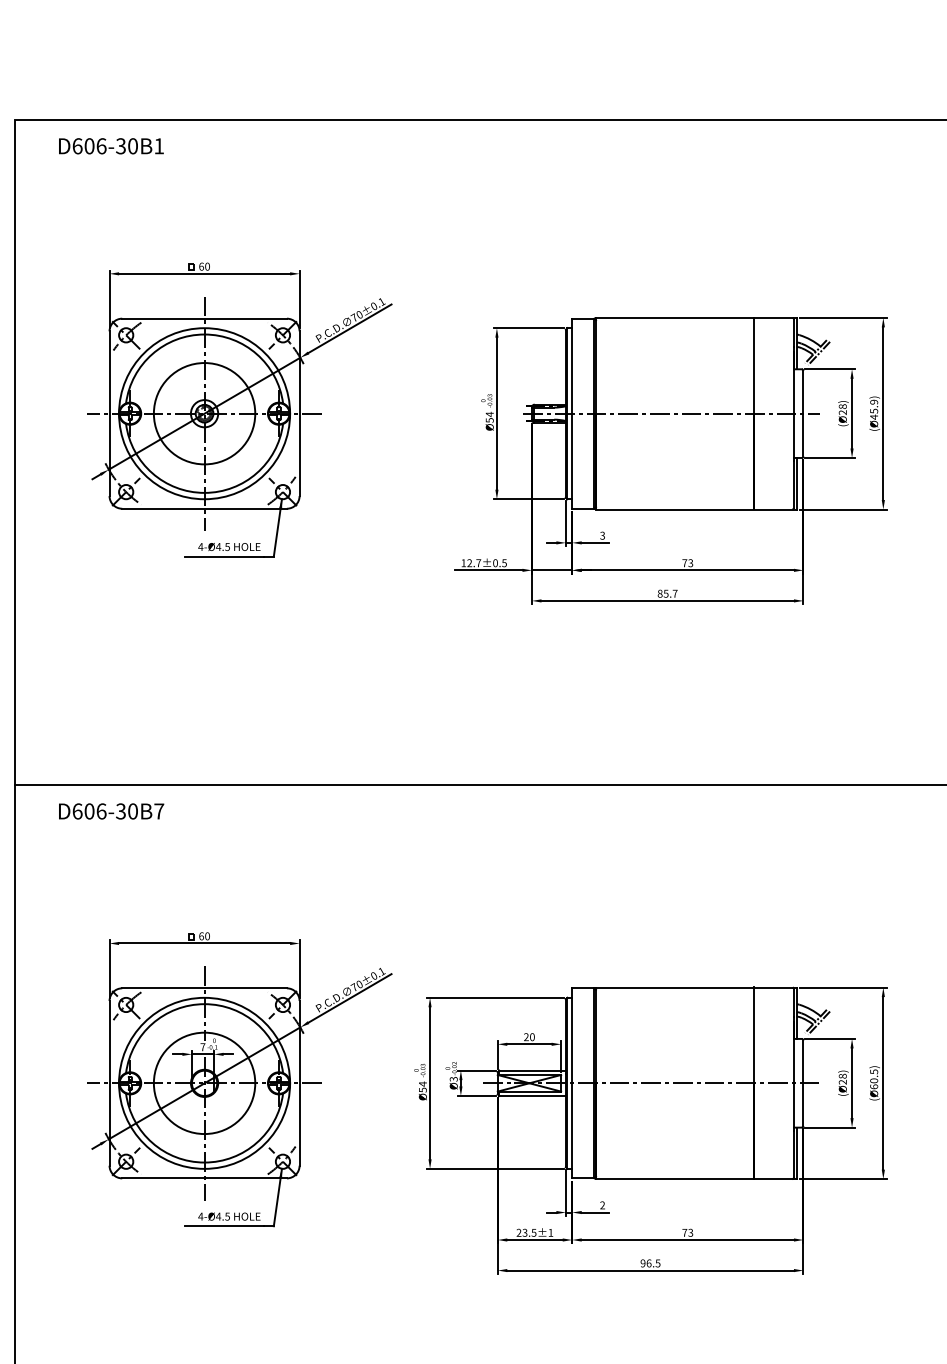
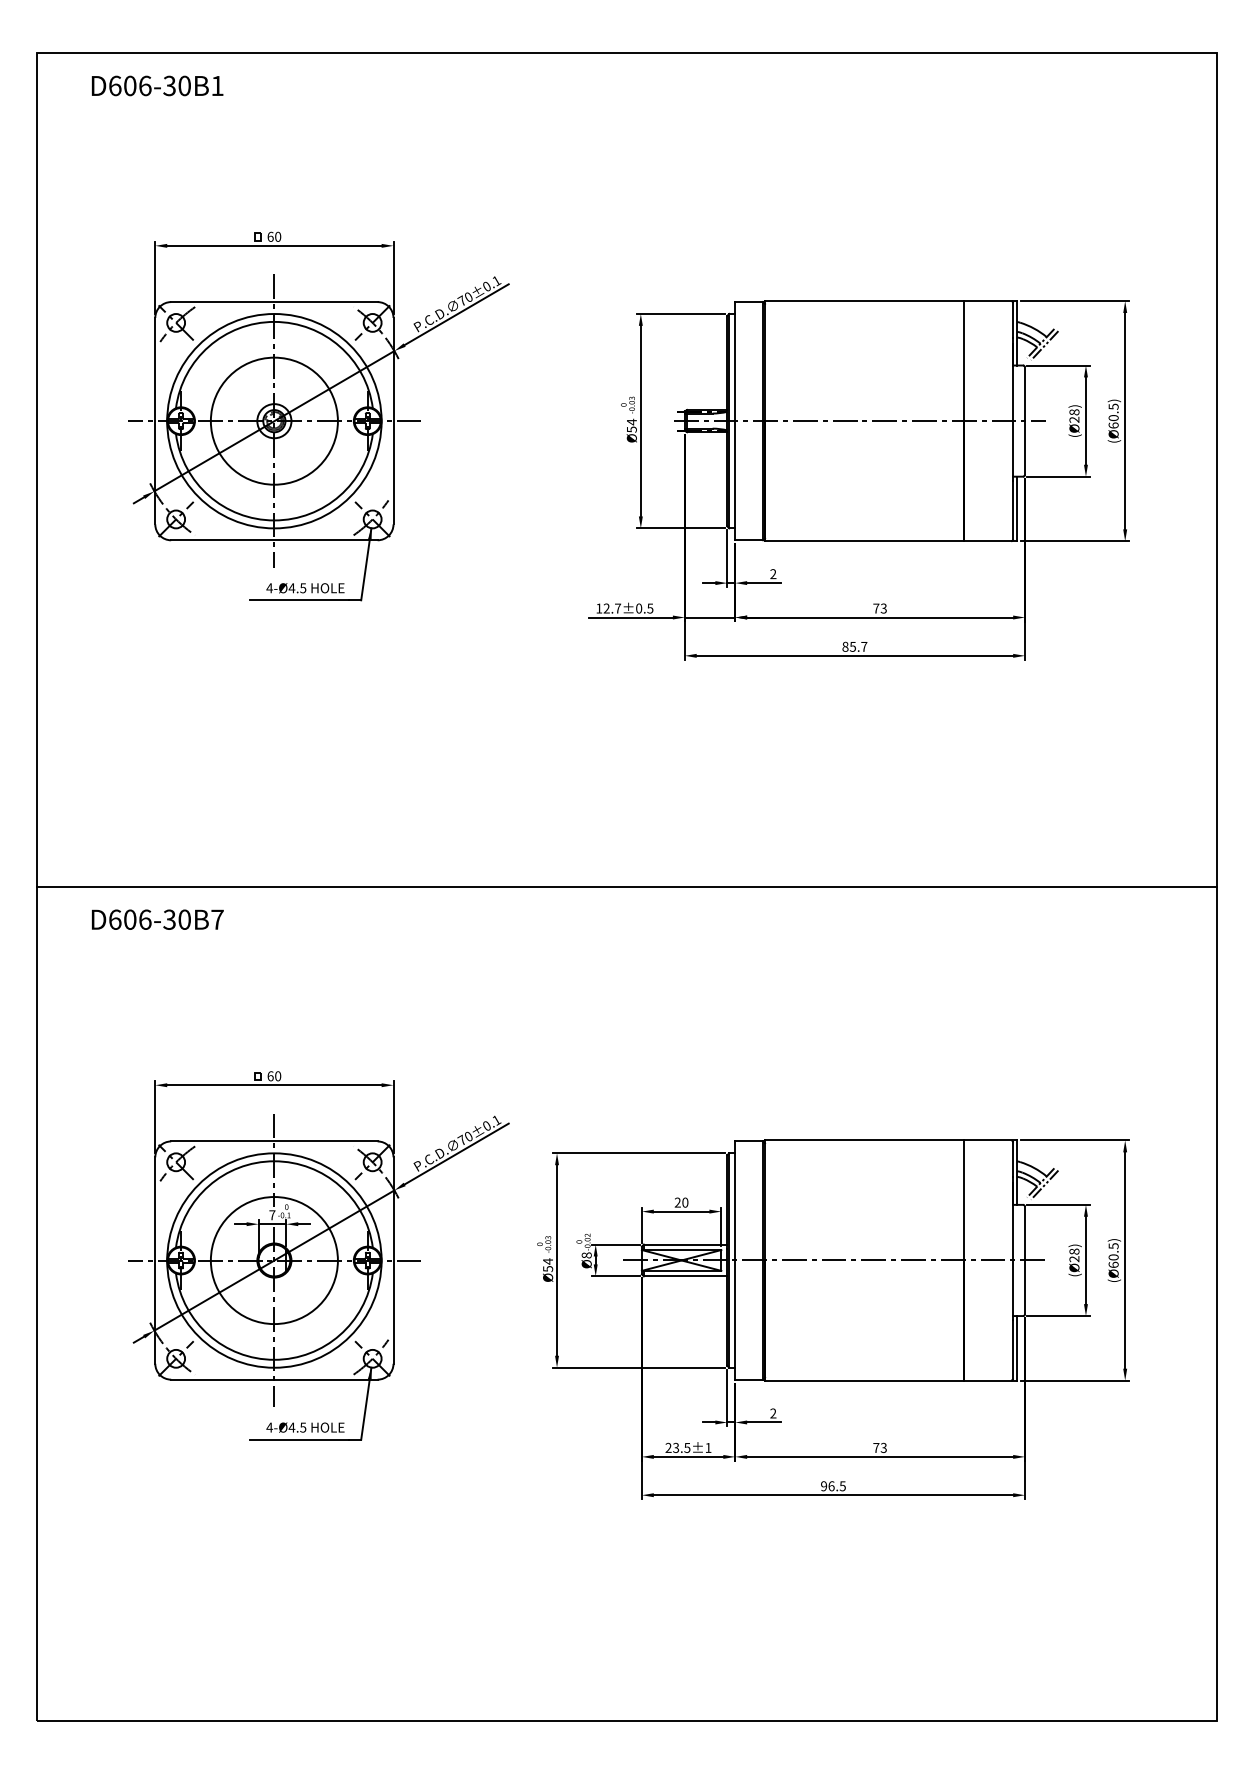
text: (874, 409) -> (1113, 415), (Ø45.9) -> (Ø60.5)
text: (602, 536) -> (773, 574), 3 -> 2
text: (453, 1079) -> (586, 1255), Ø3 -> Ø8

